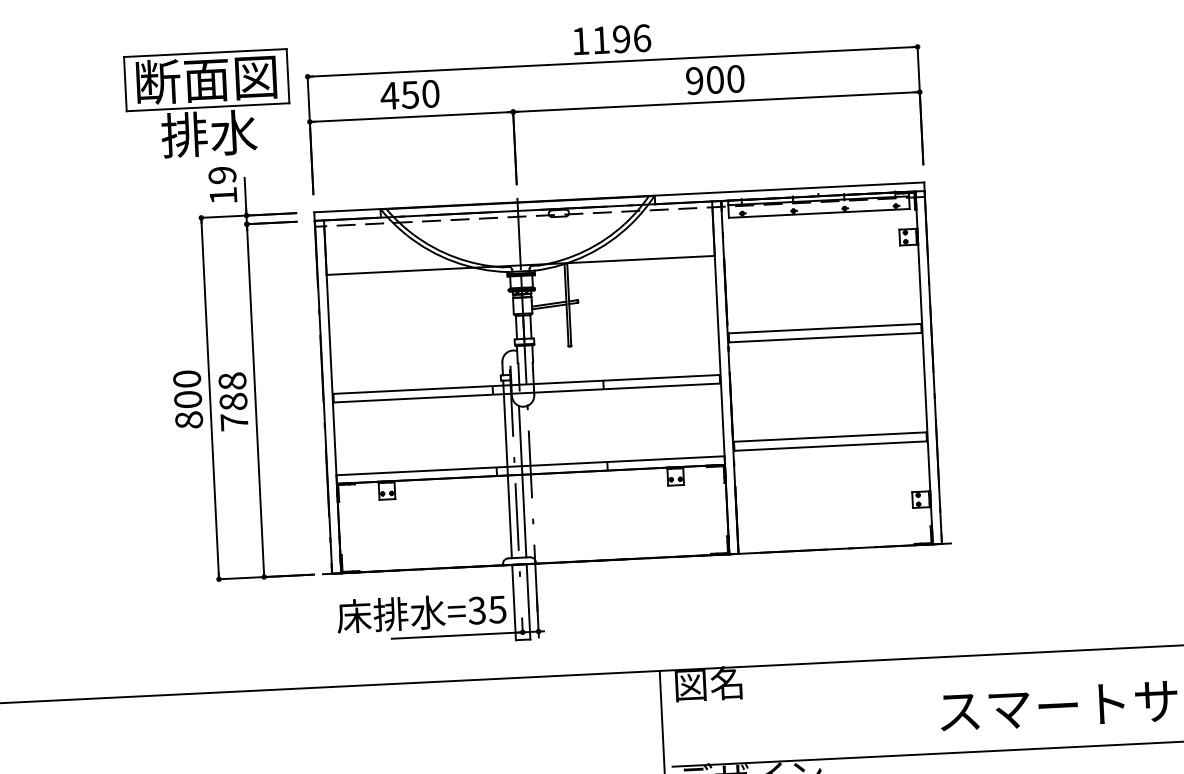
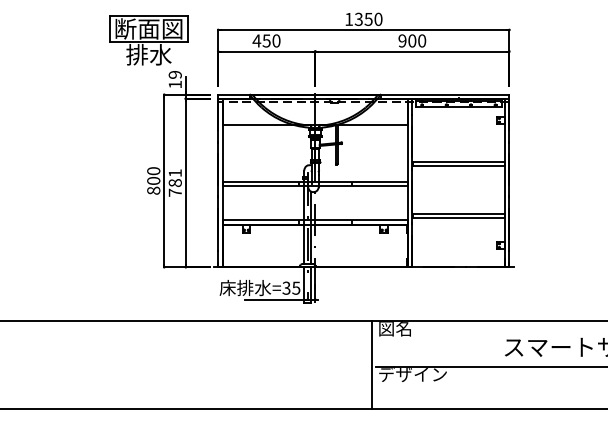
text: (621, 37) -> (368, 18), 1196 -> 1350
part: (206, 103) -> (148, 40), moved
text: (230, 381) -> (174, 173), 788 -> 781

